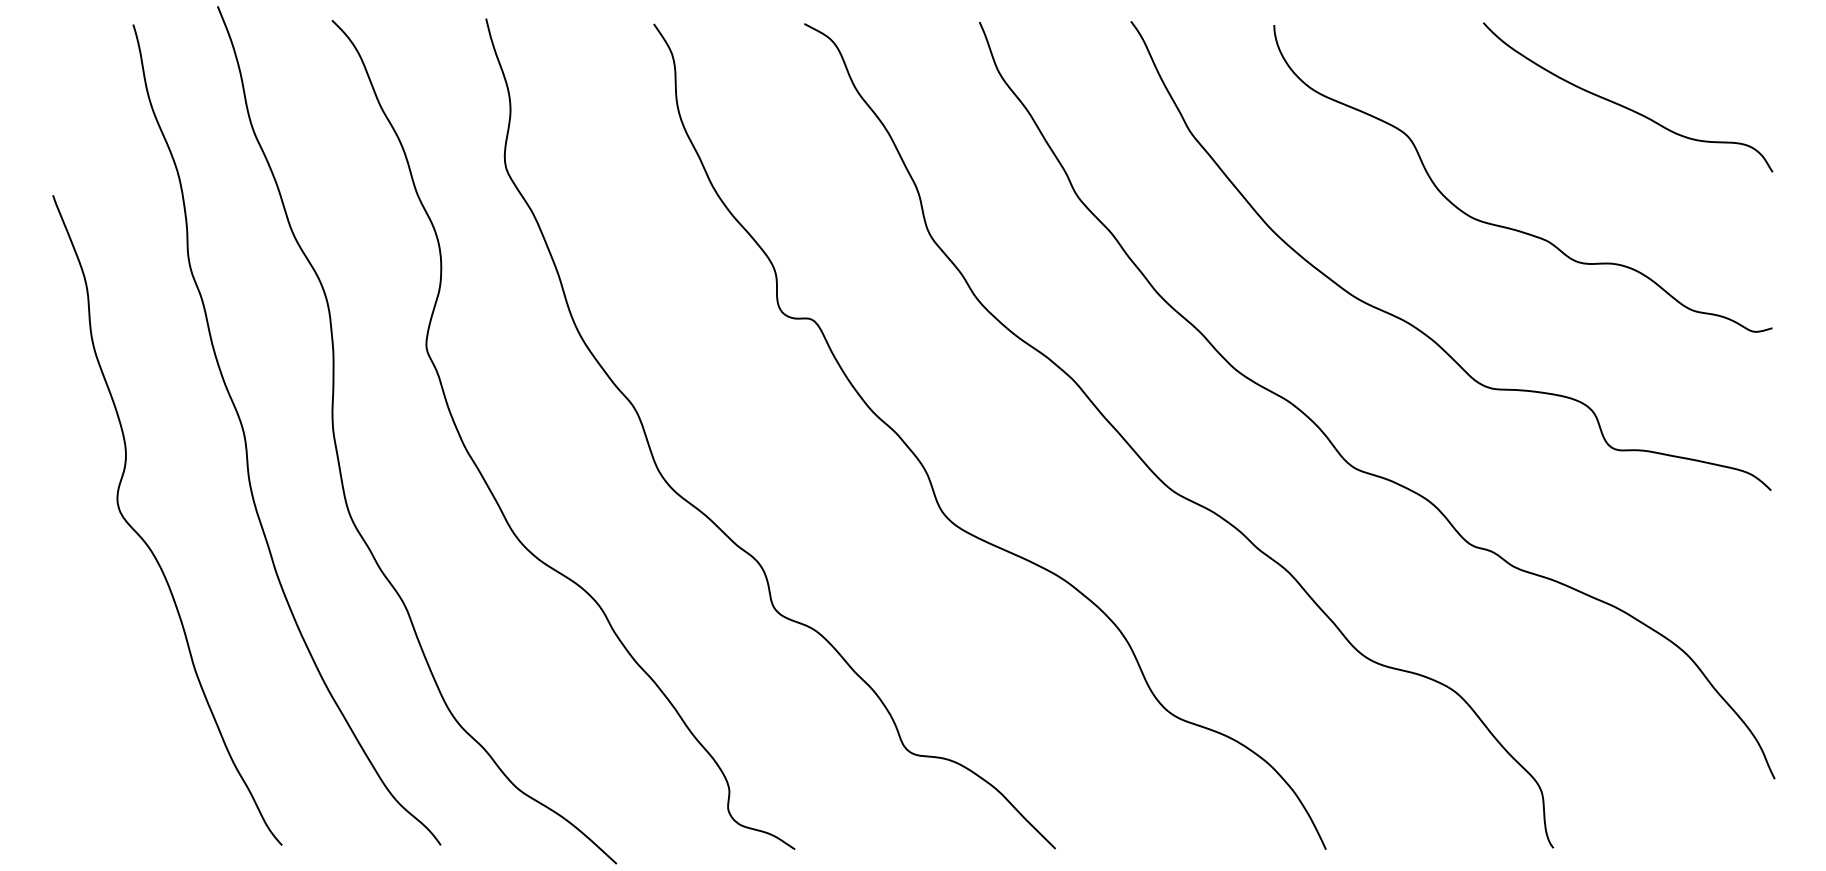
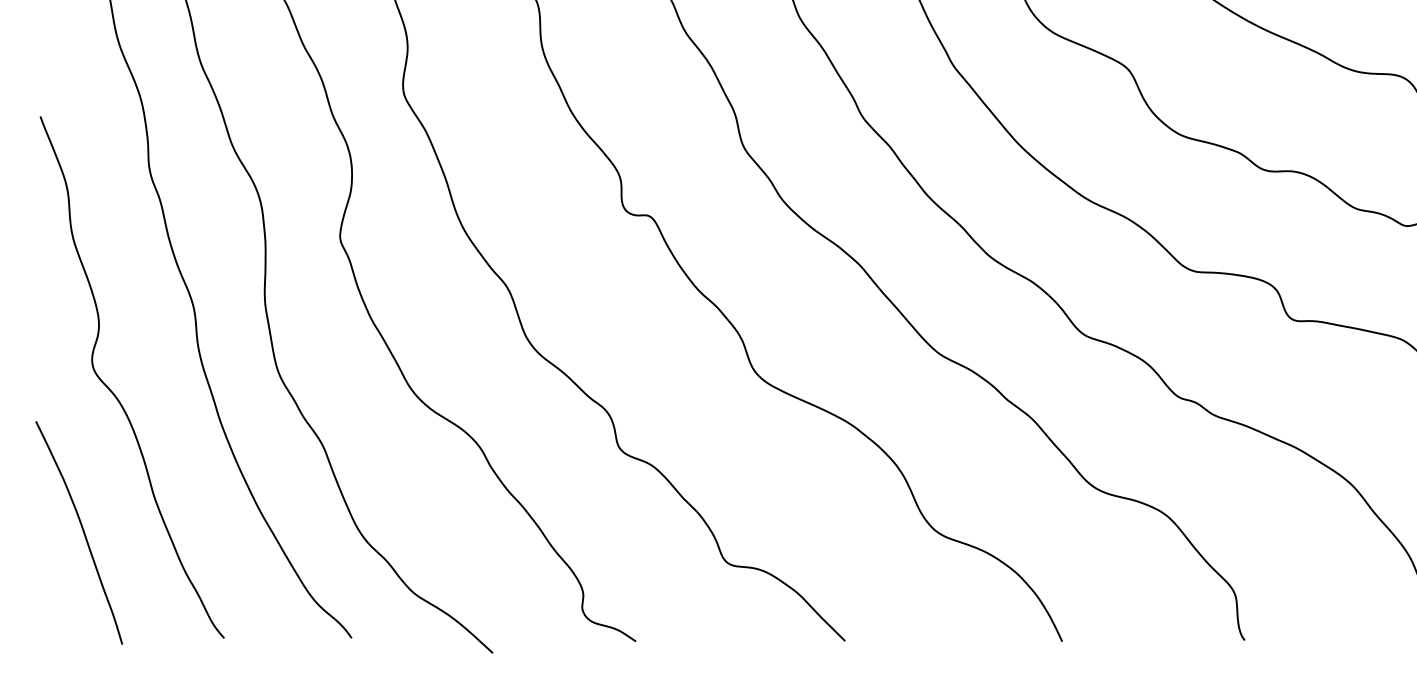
curve: (105, 711) -> (82, 530), added

